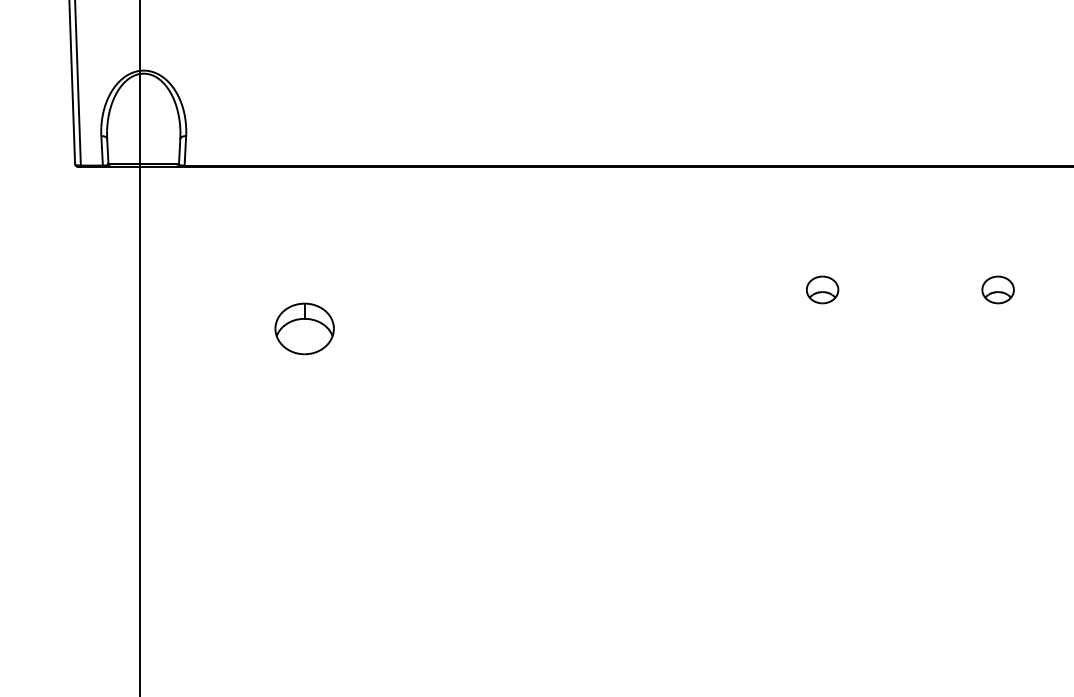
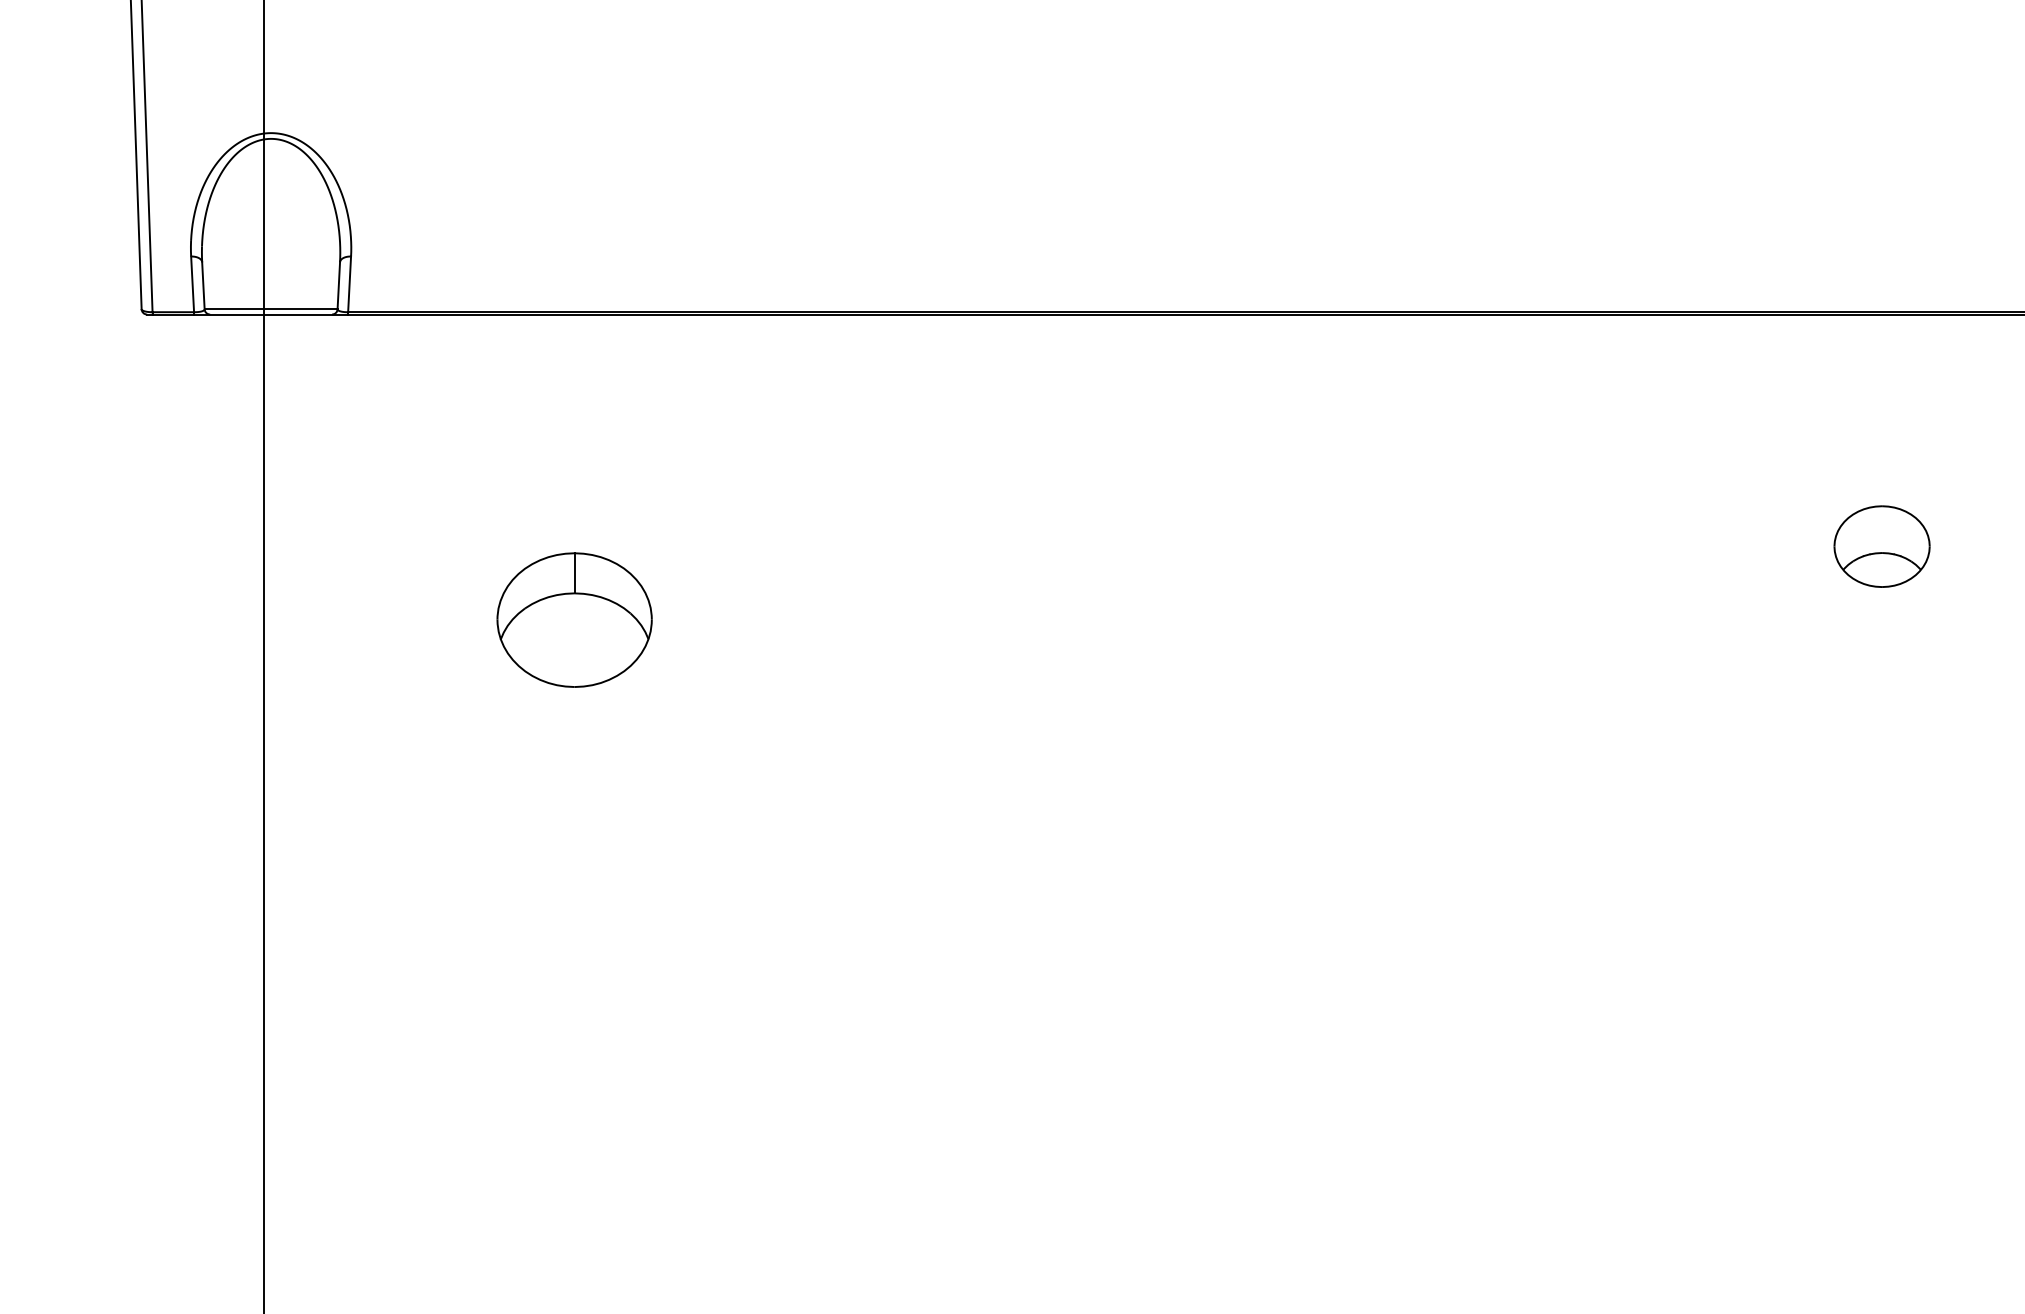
part: (822, 289) -> (1550, 545), removed
part: (997, 289) -> (1880, 545), size x1.6
part: (304, 328) -> (574, 619), size x1.4

